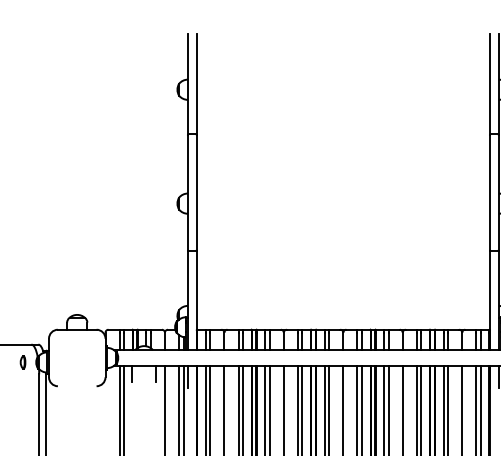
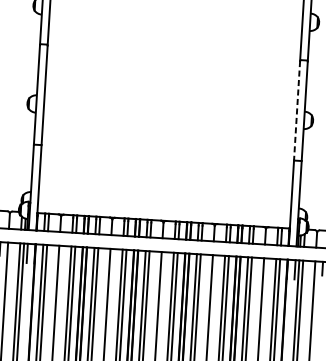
line: (489, 193) -> (296, 111), solid -> dashed

